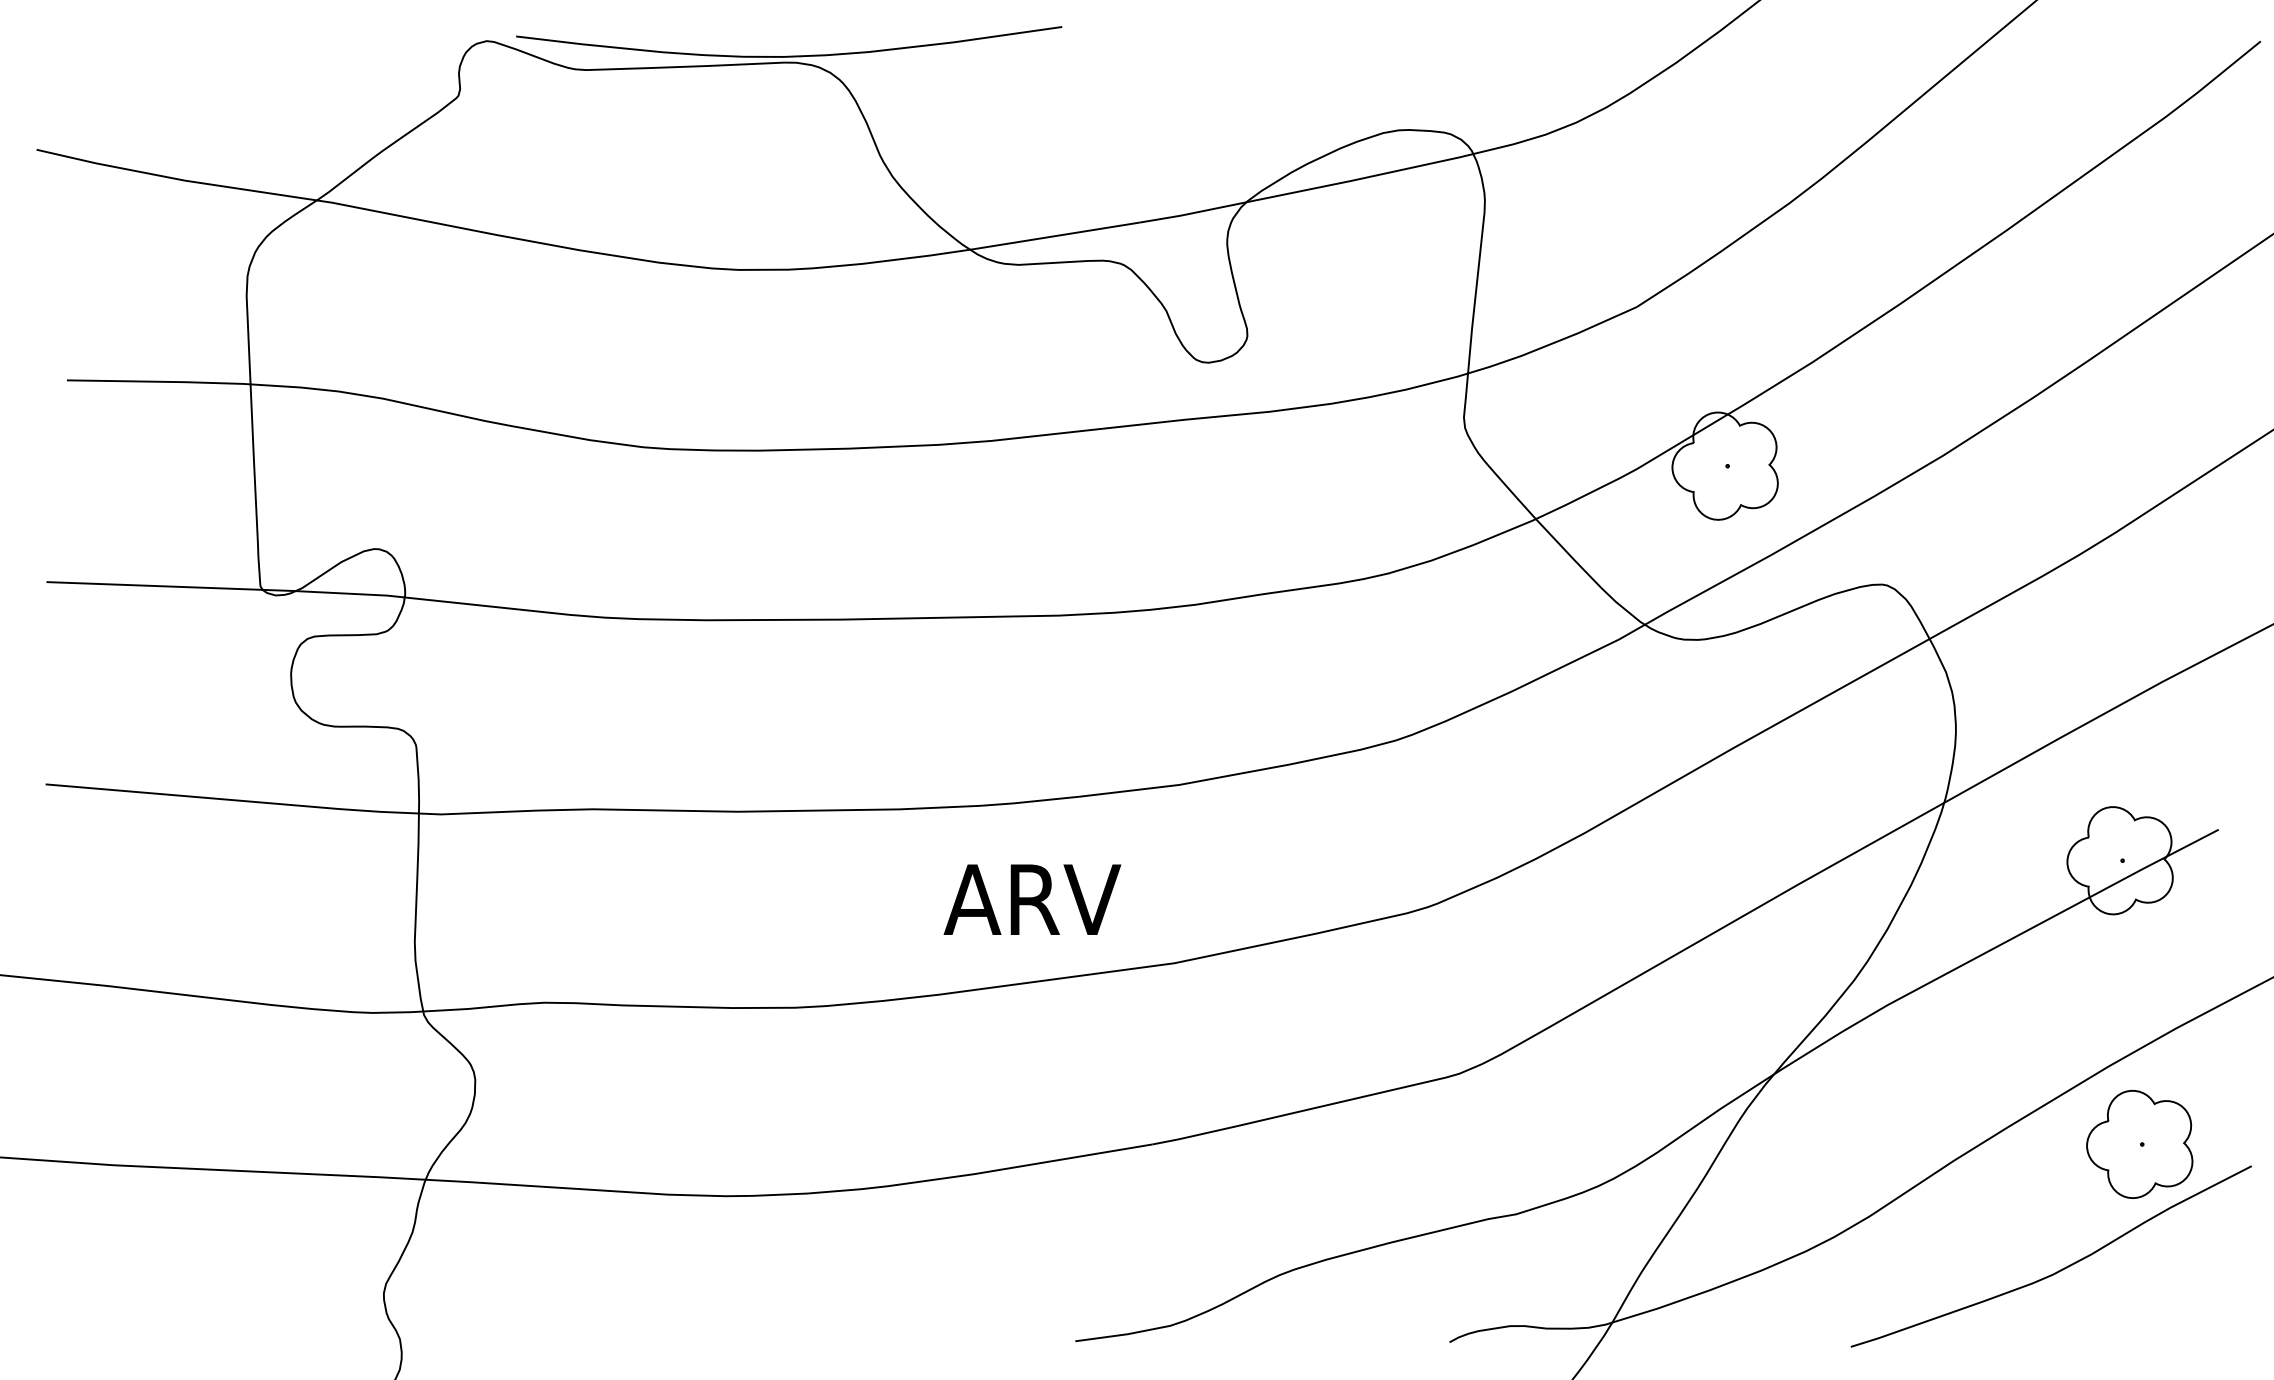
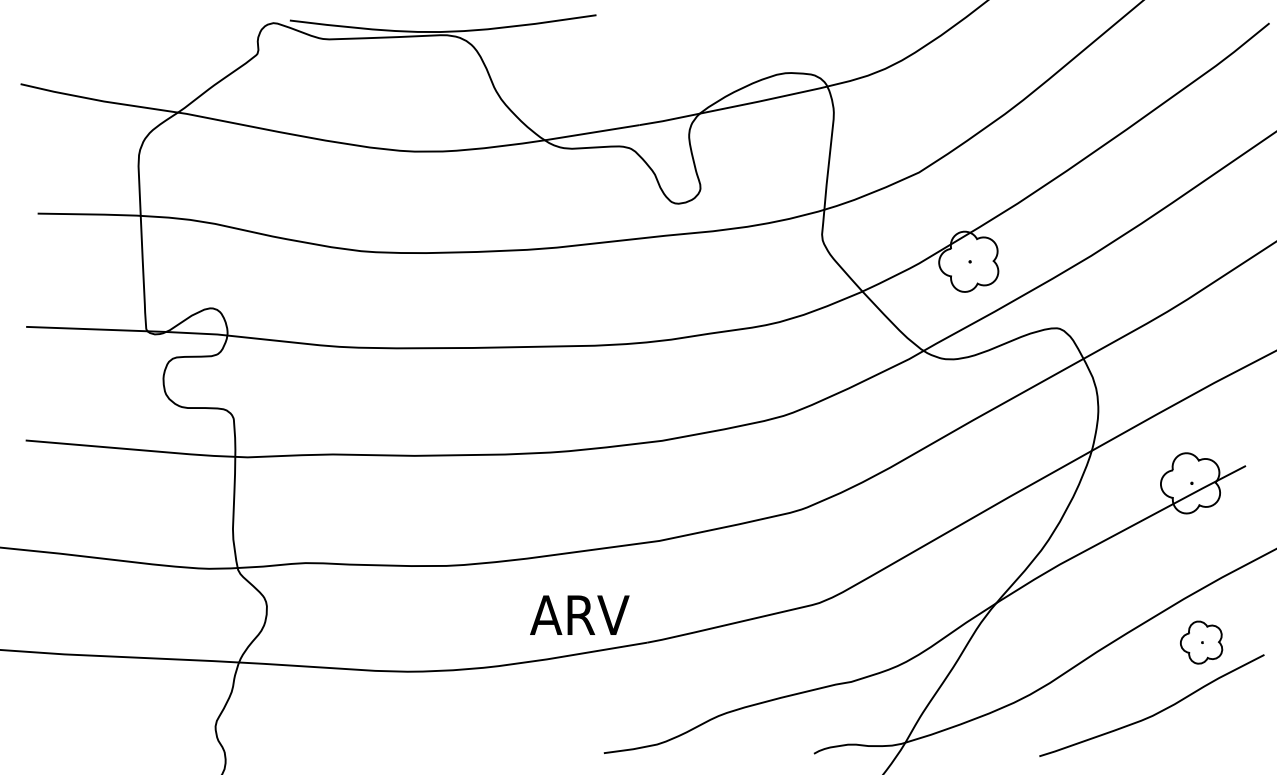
text: (1031, 898) -> (579, 614), moved
part: (2139, 1144) -> (1201, 642), size x0.7

